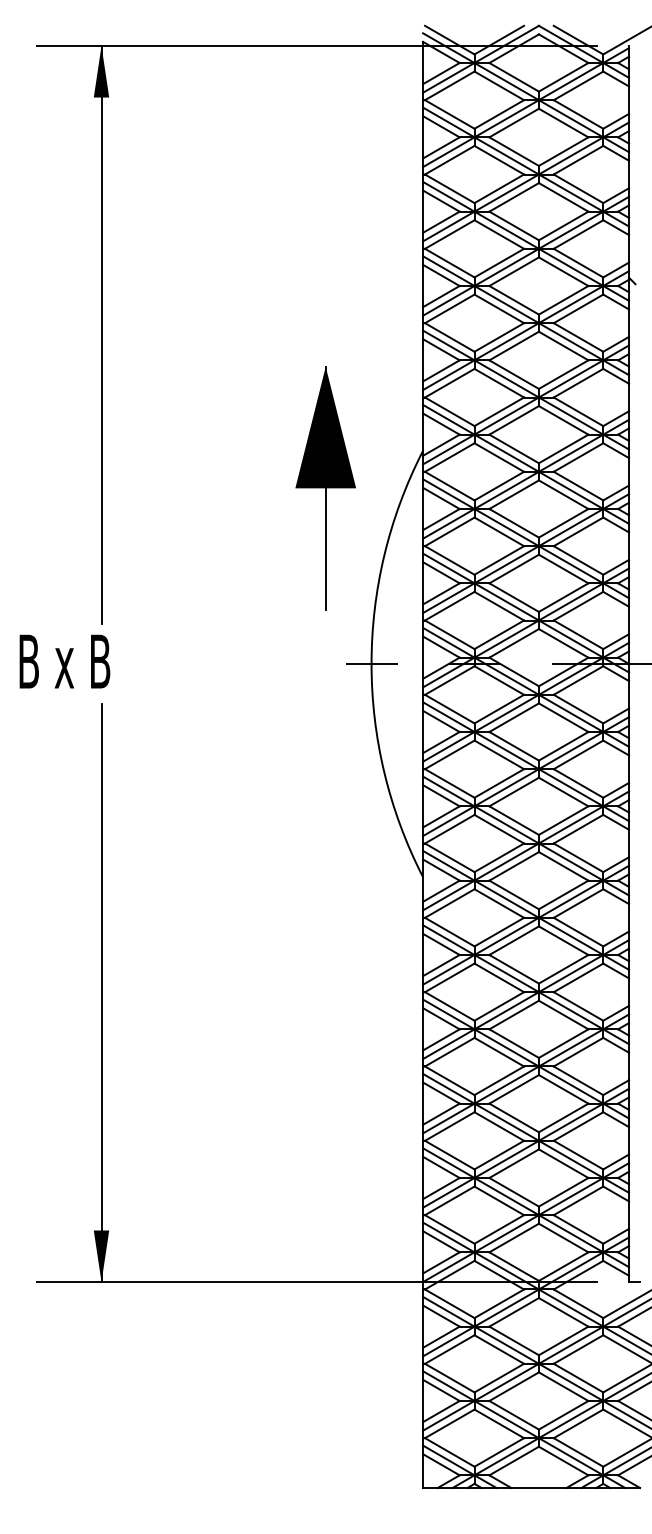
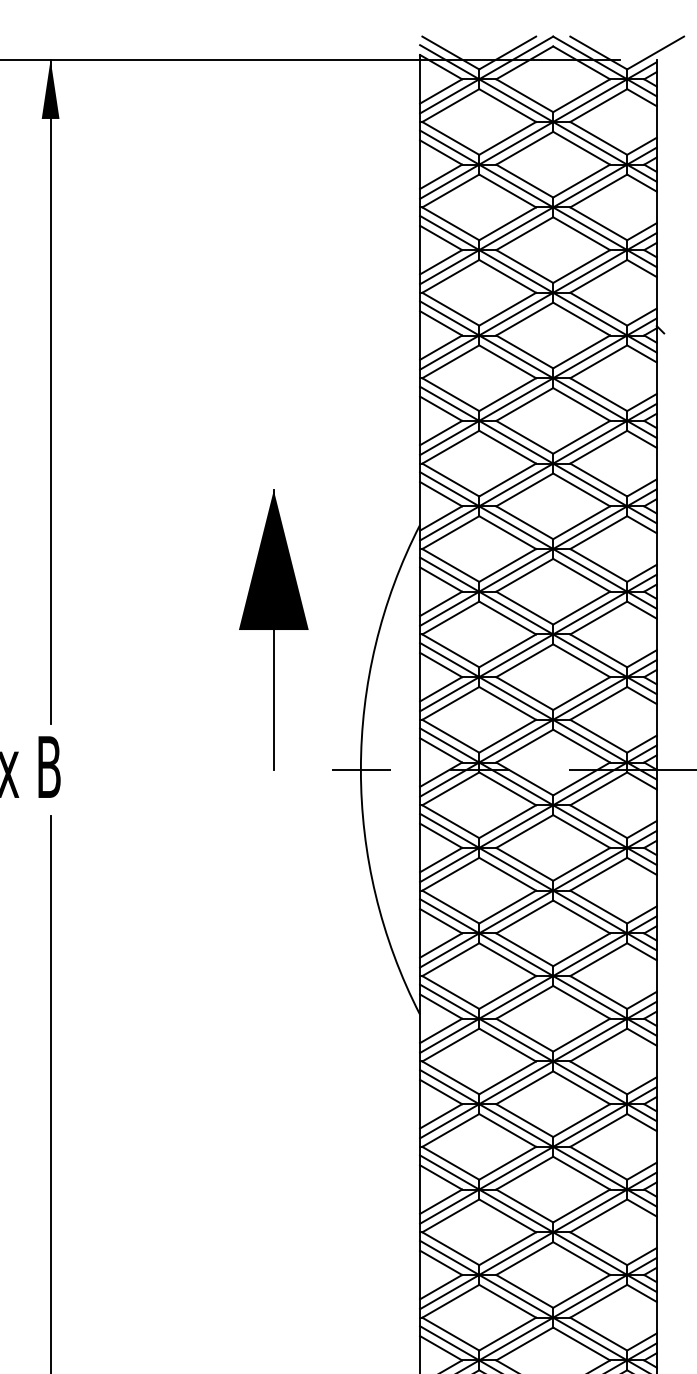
part: (325, 488) -> (273, 630), moved

